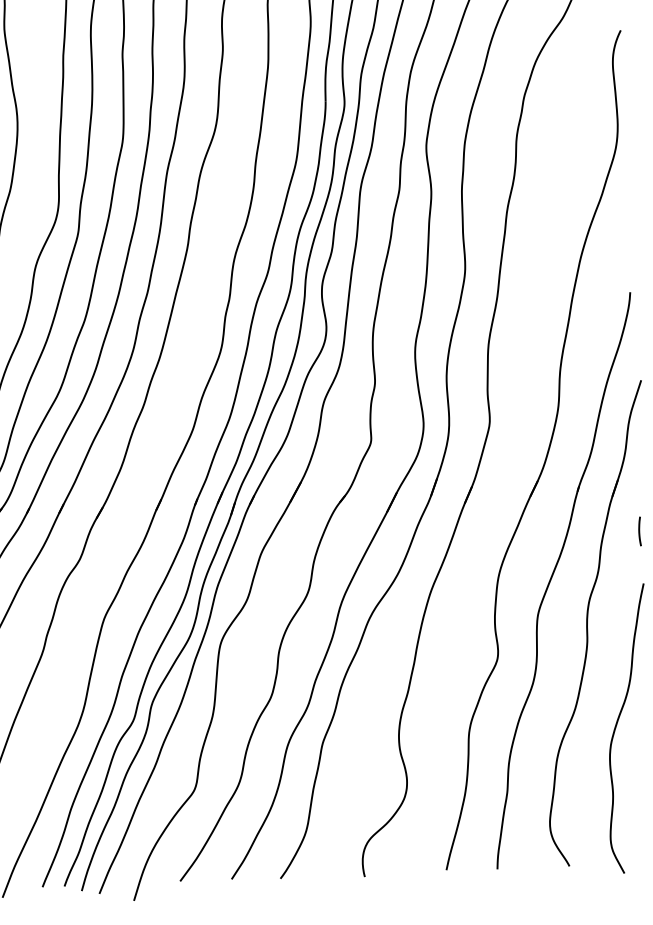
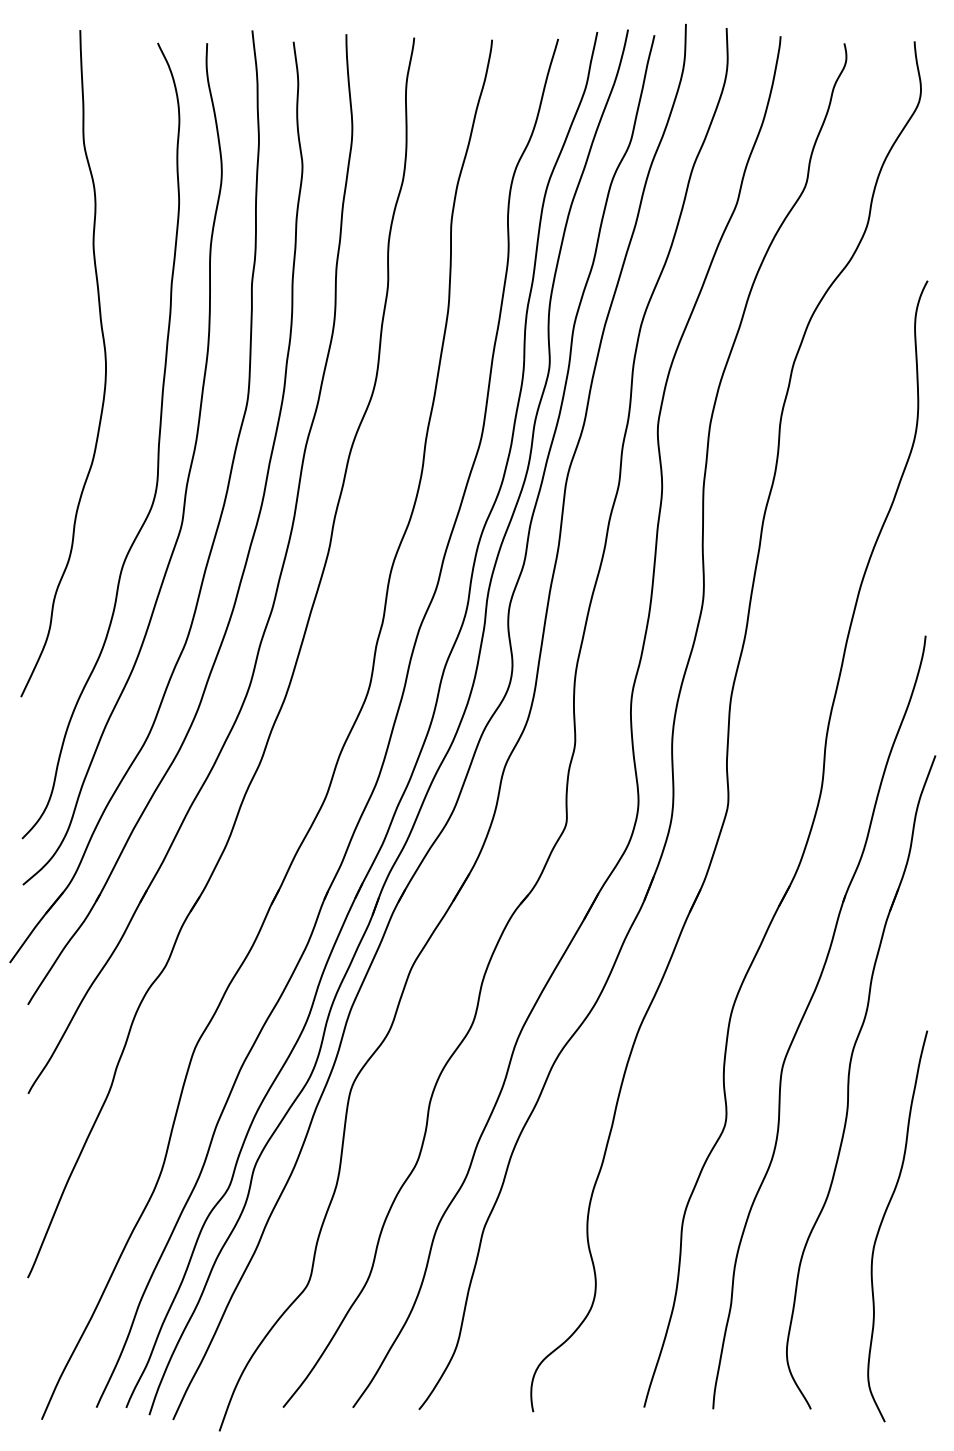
curve: (640, 531) -> (925, 960), removed

